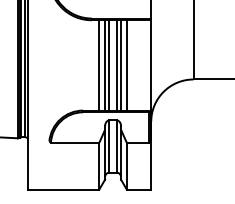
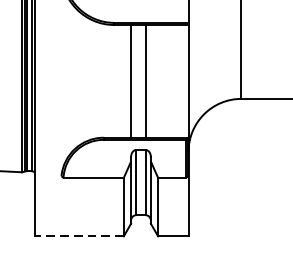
line: (99, 65) -> (124, 81), removed
line: (109, 65) -> (136, 81), removed
line: (121, 65) -> (151, 81), removed
line: (126, 65) -> (157, 81), removed
line: (63, 189) -> (79, 236), solid -> dashed

